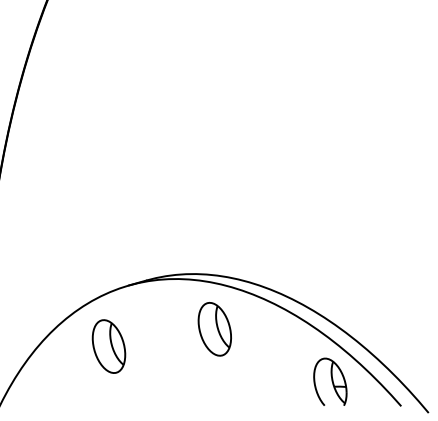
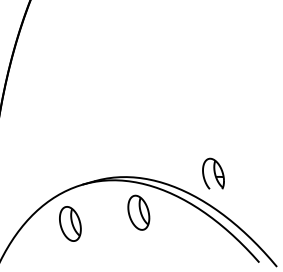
part: (330, 381) -> (213, 173), moved

